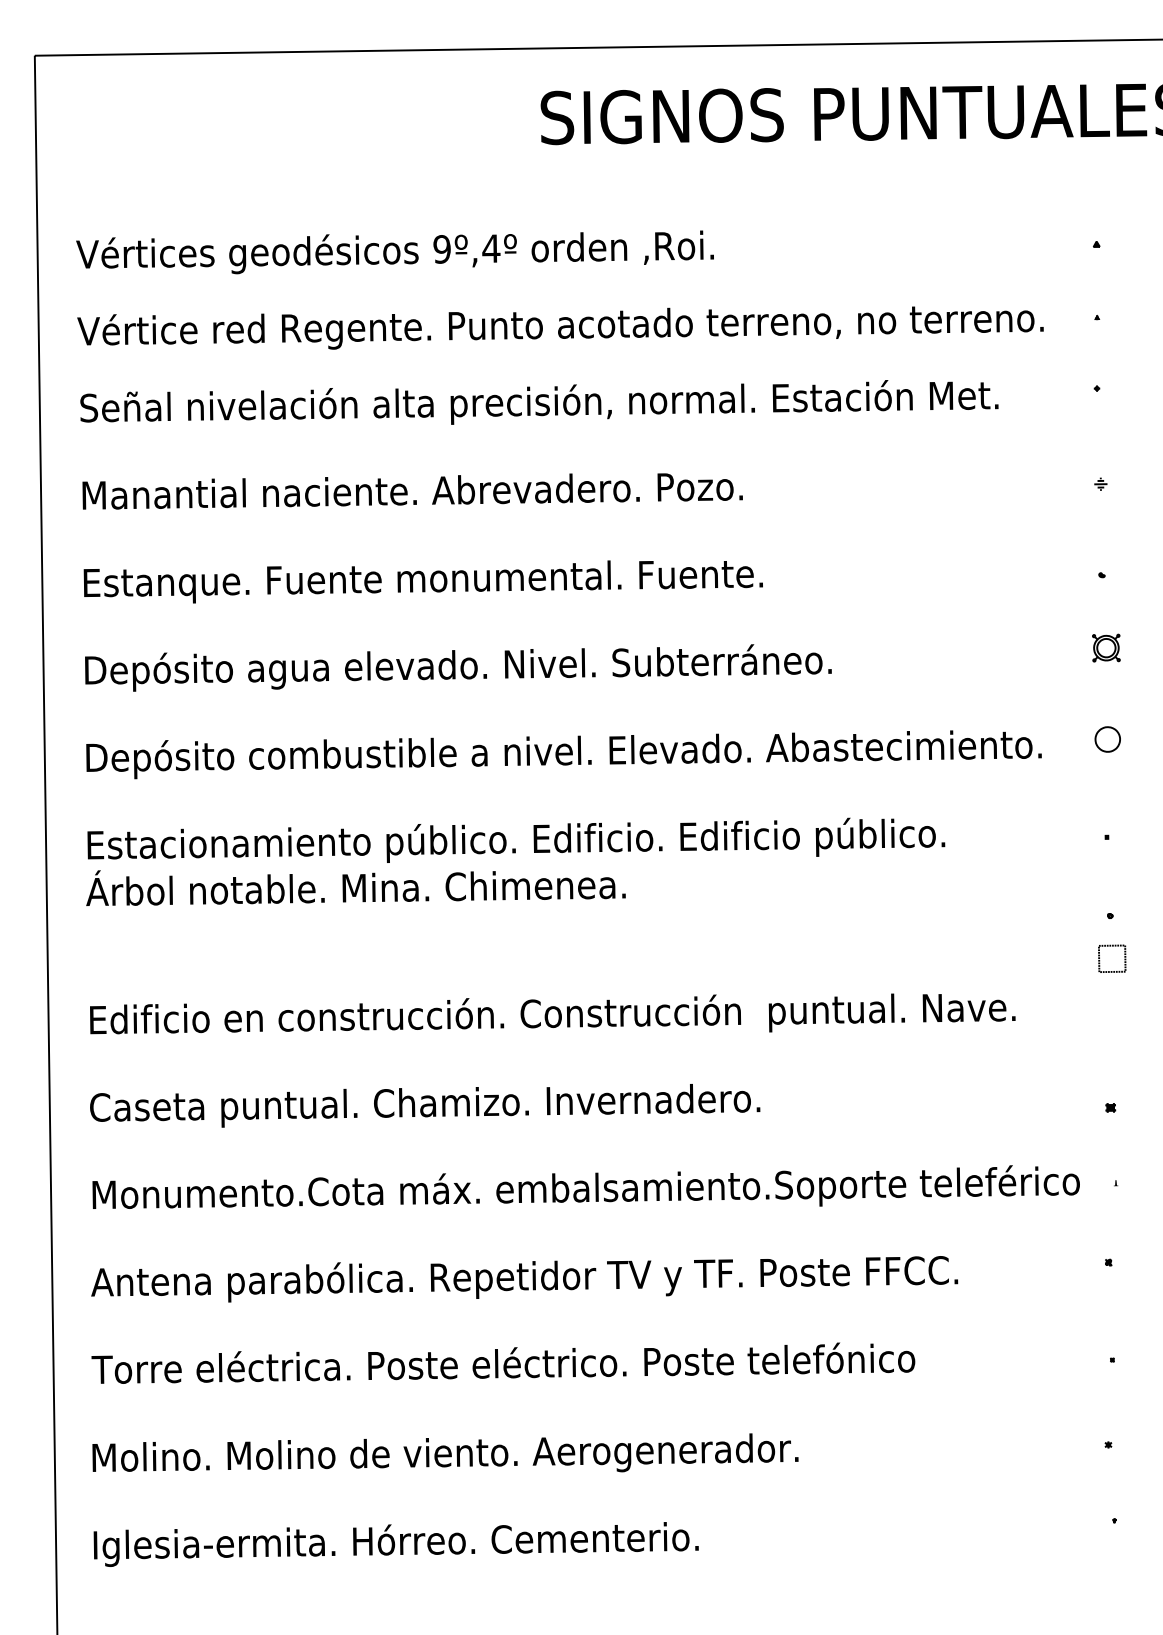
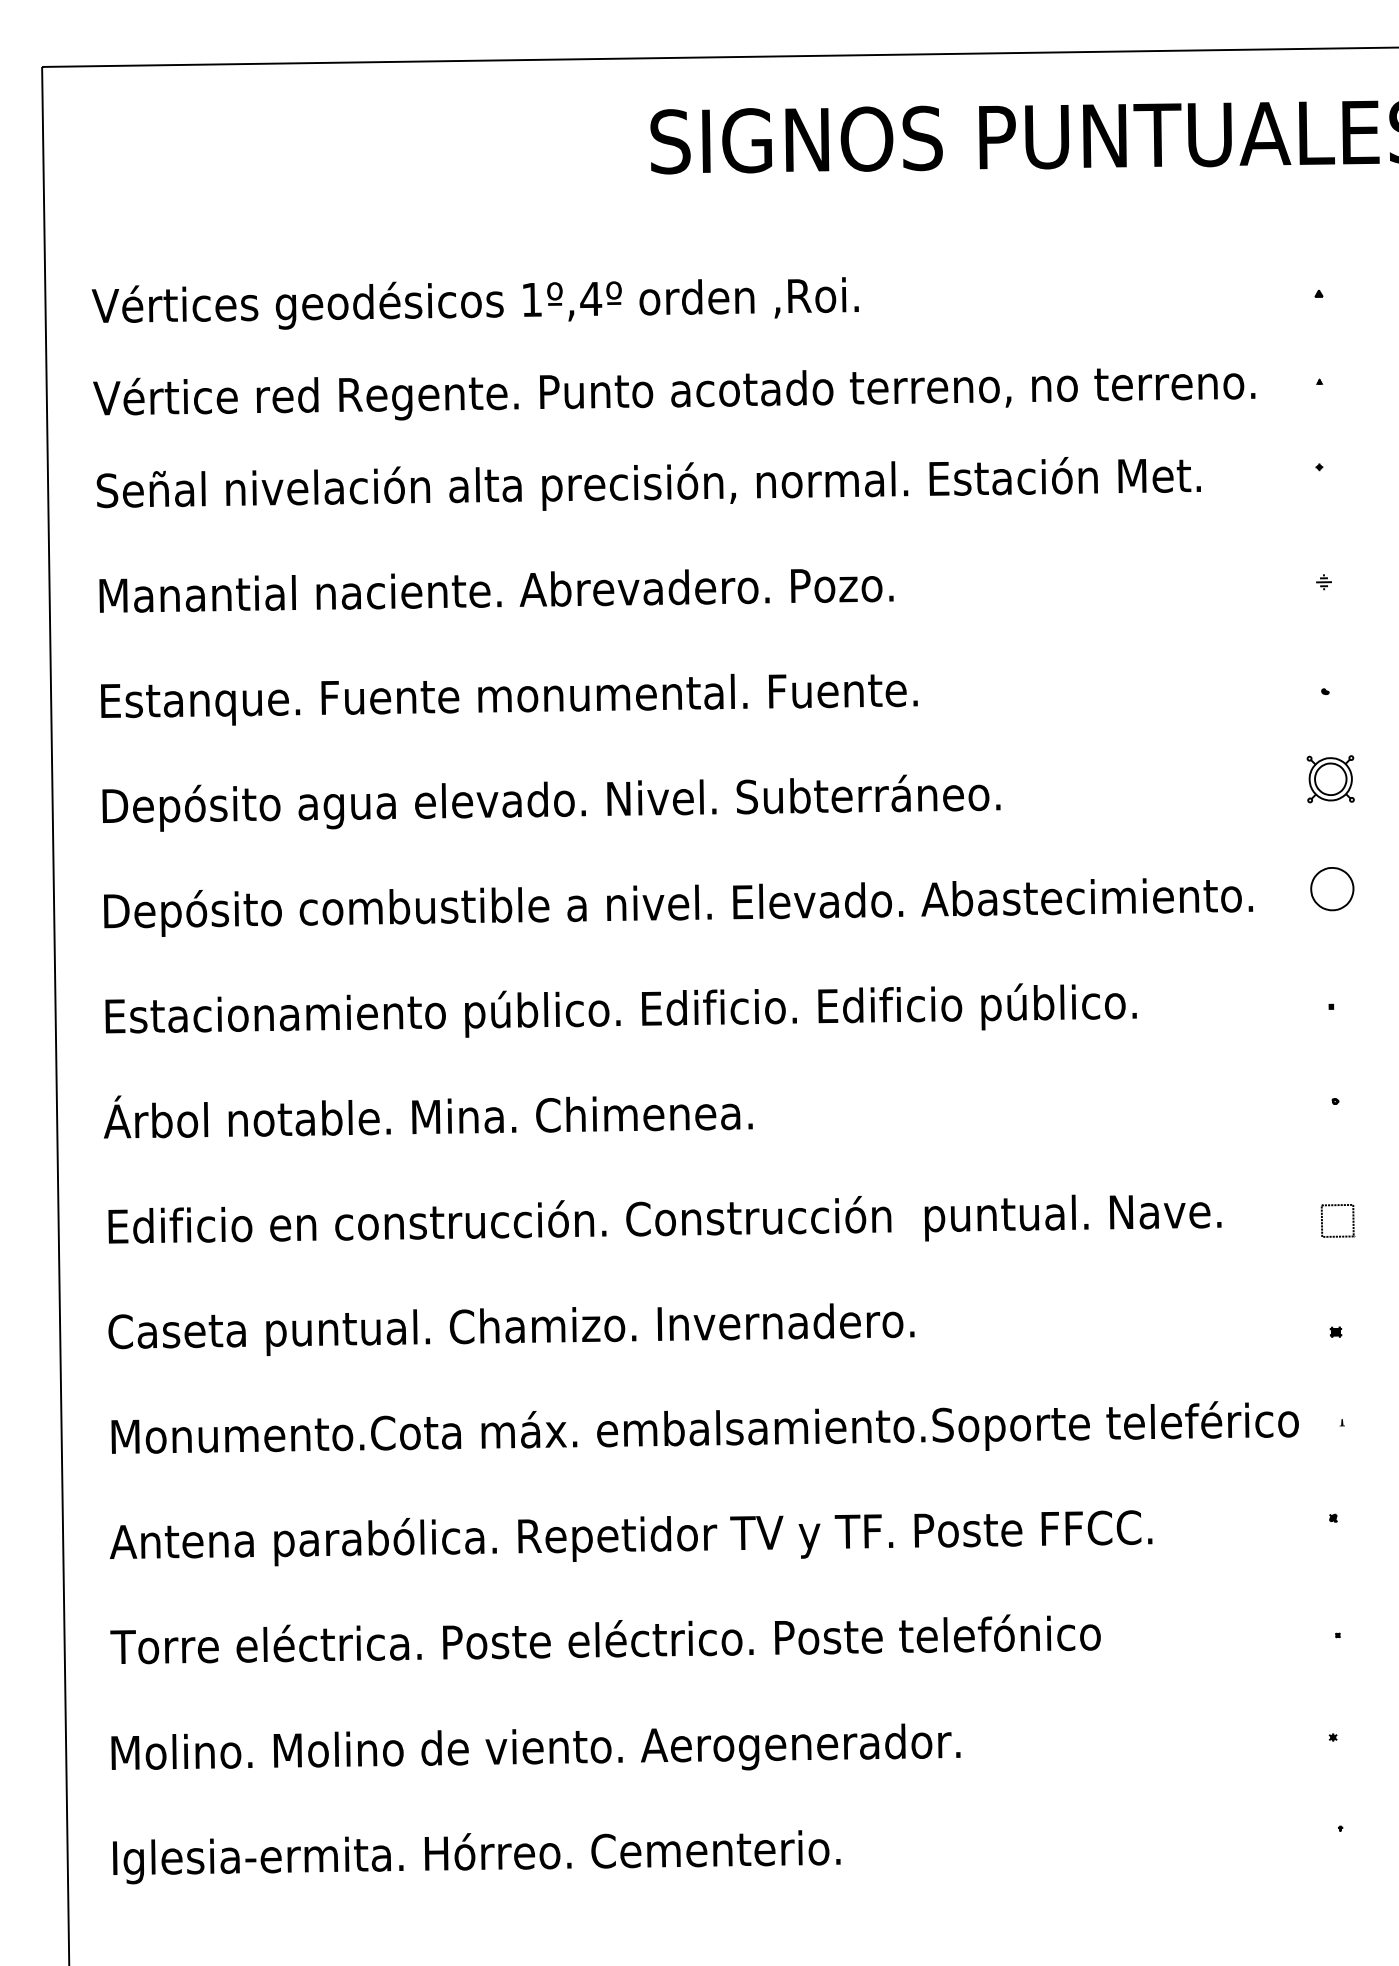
text: (441, 249) -> (531, 299), 9º,4º -> 1º,4º
part: (1106, 648) -> (1330, 779), size x1.43
part: (1107, 739) -> (1332, 889), size x1.43
text: (356, 887) -> (428, 1116), moved
part: (1110, 946) -> (1335, 1206), moved

